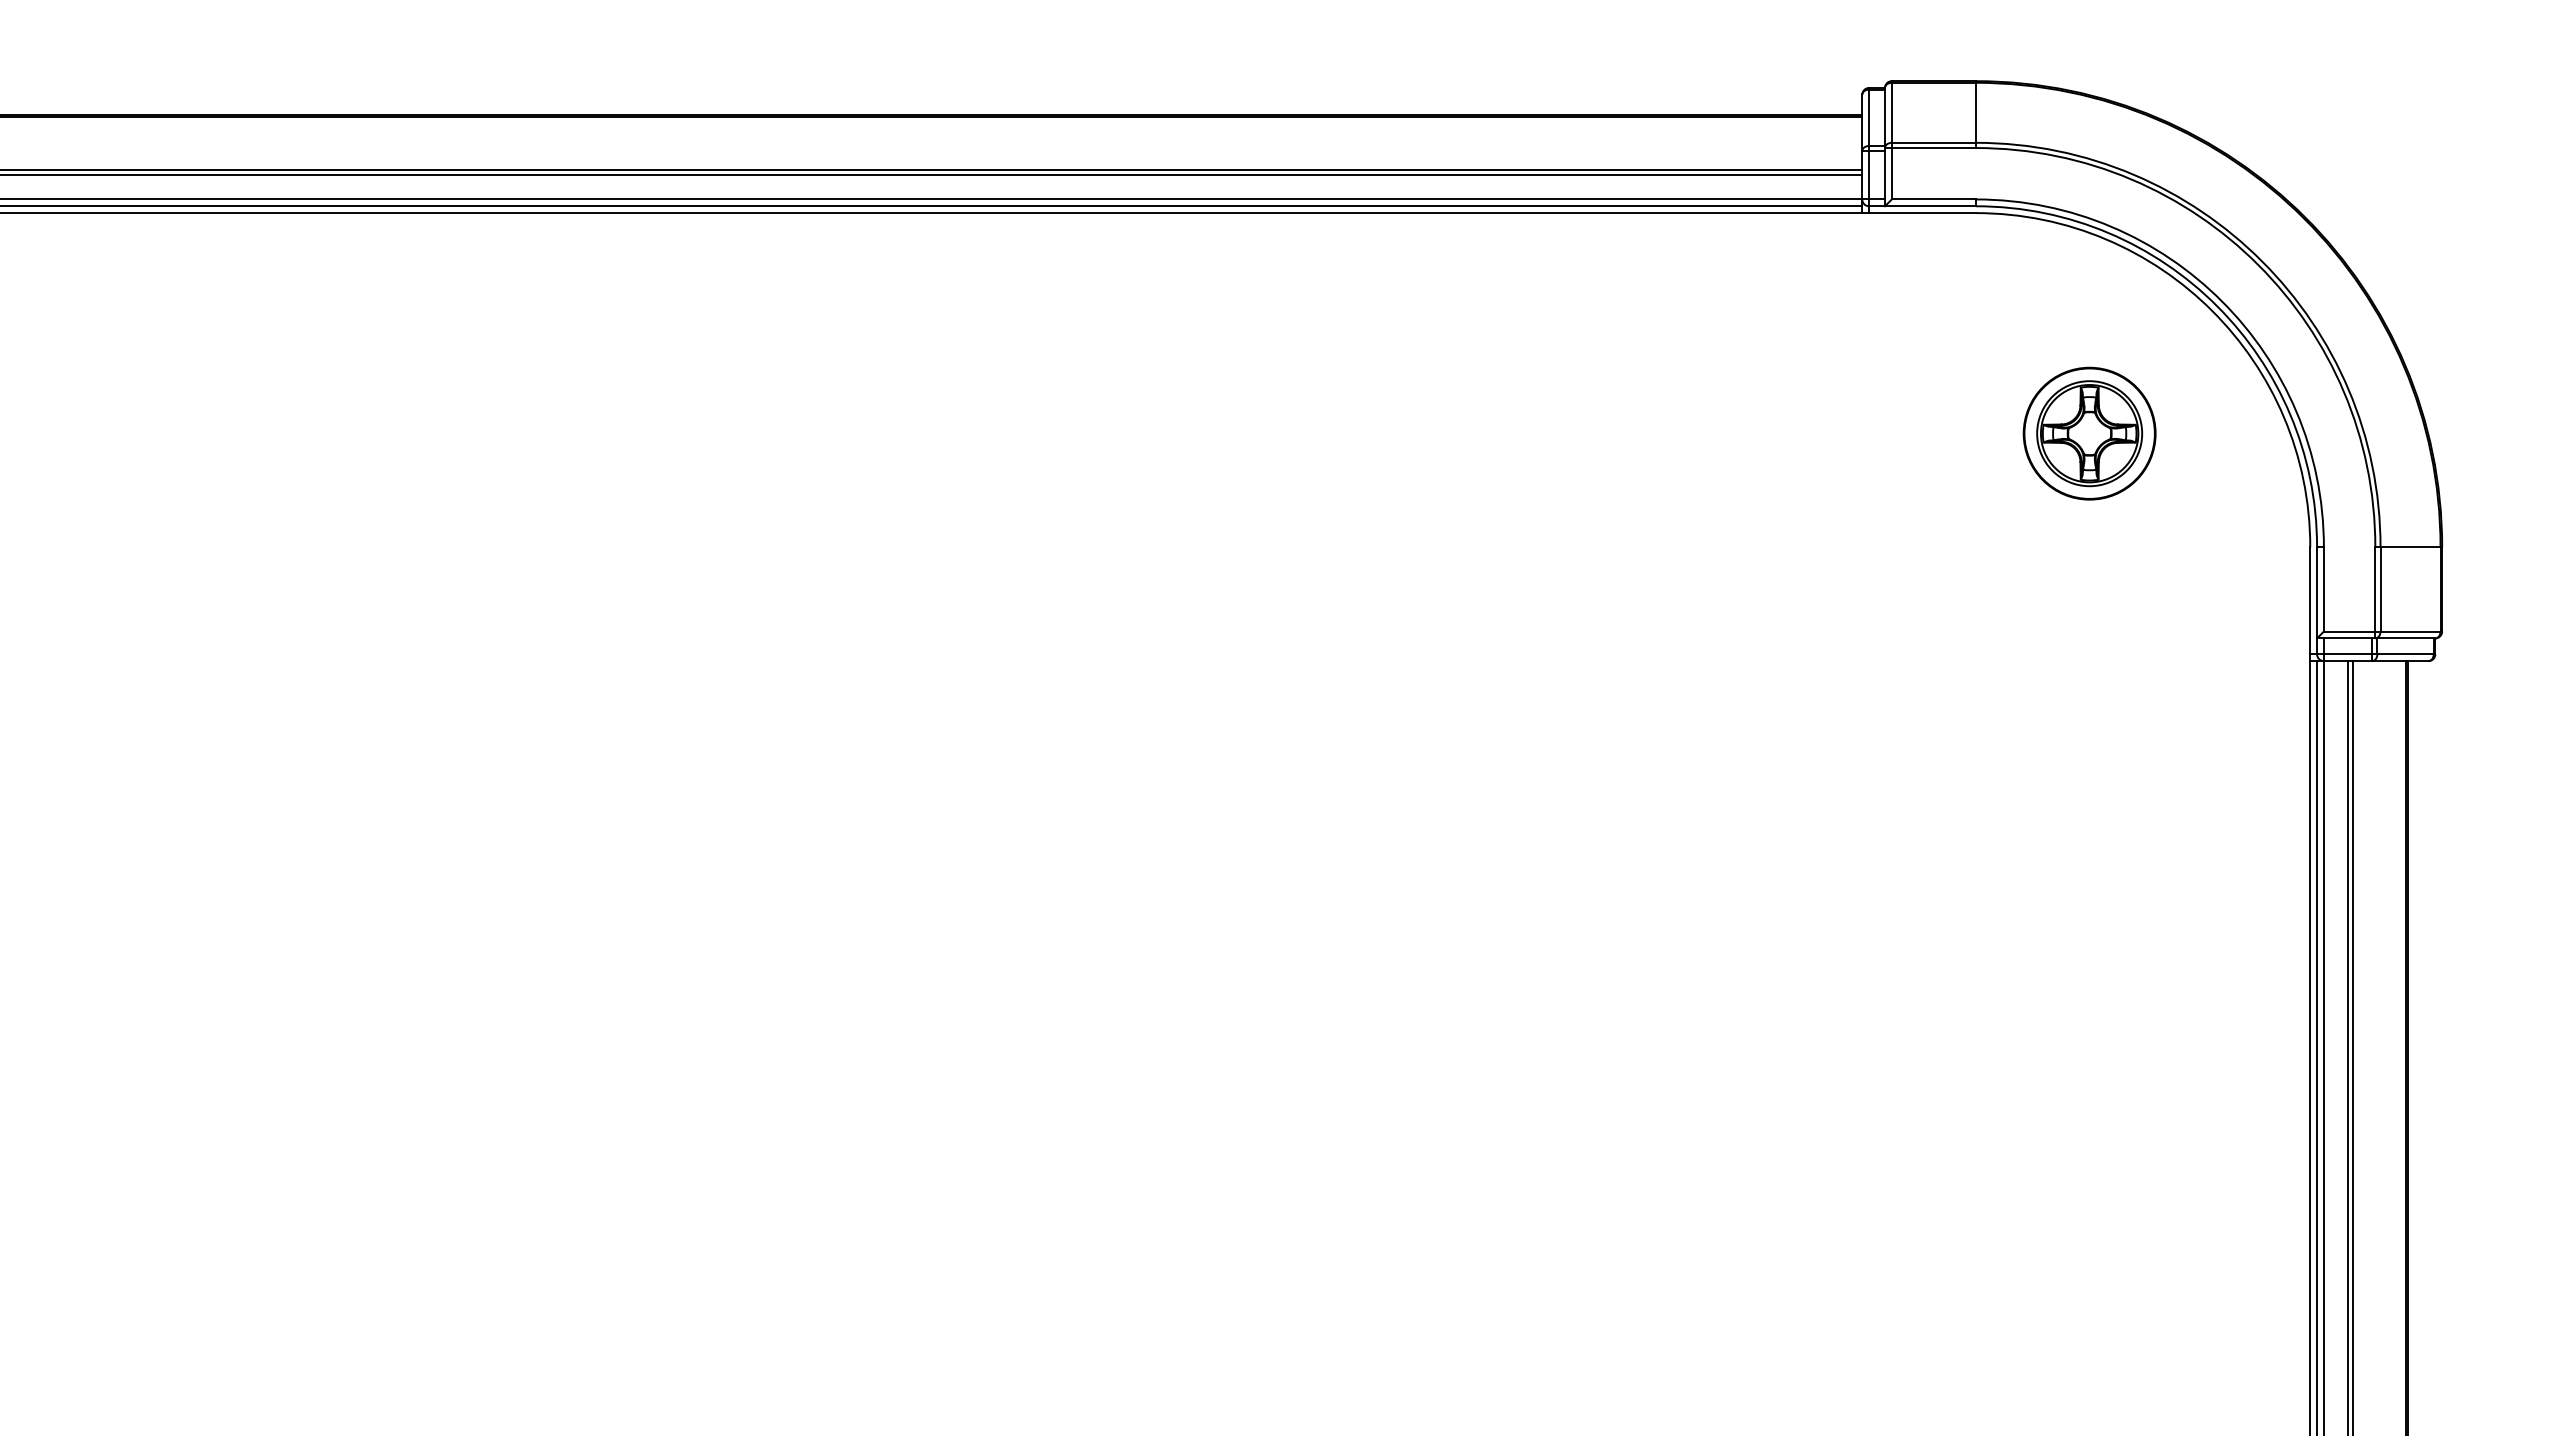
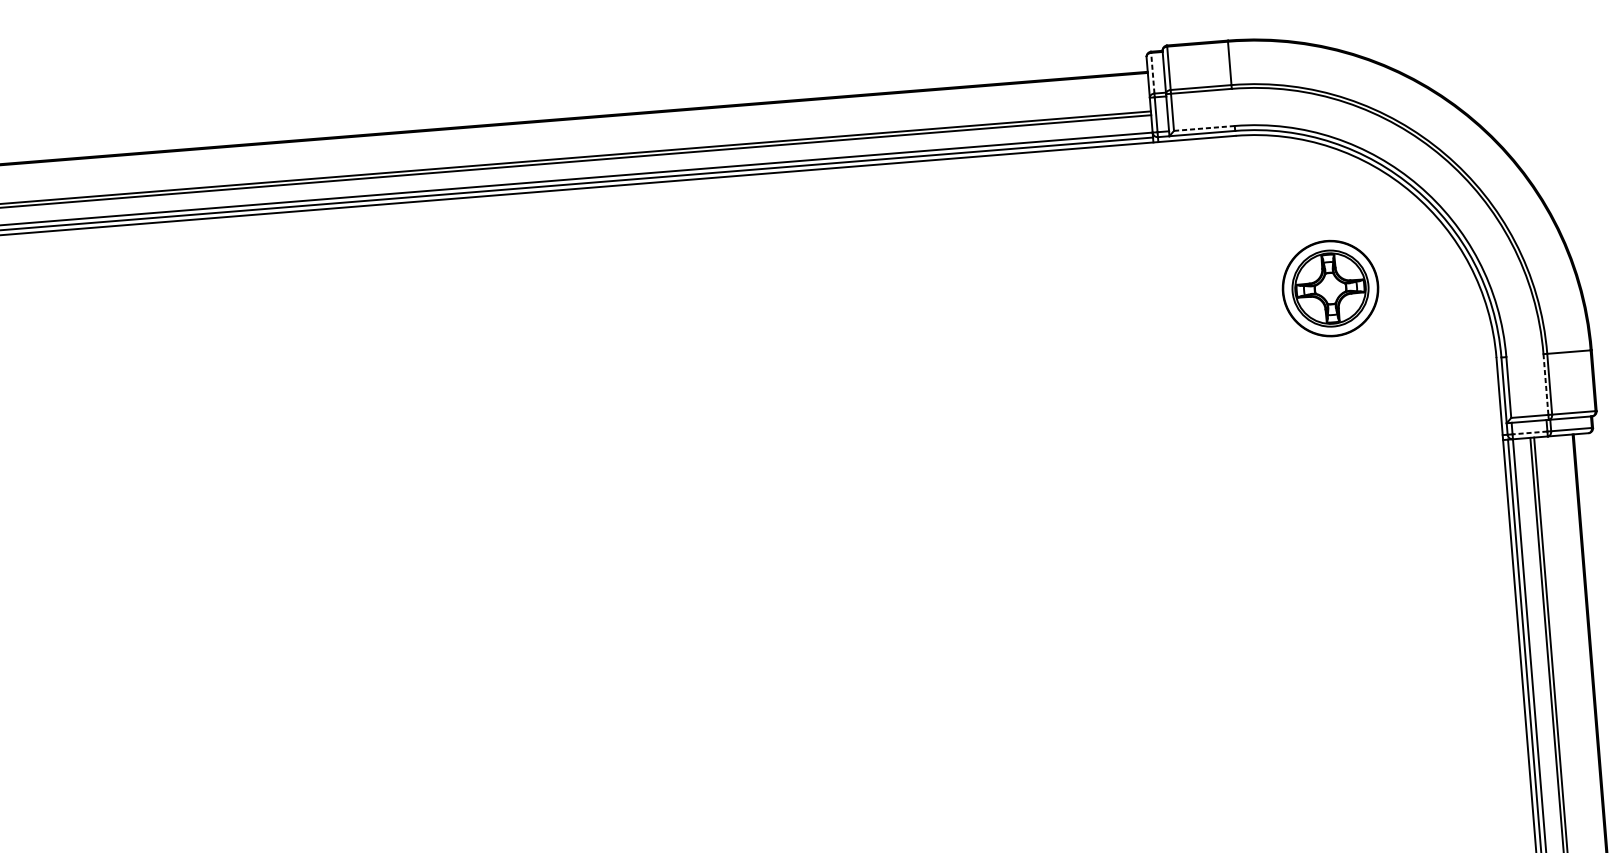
line: (1869, 117) -> (1153, 72), solid -> dashed
line: (1933, 199) -> (1204, 128), solid -> dashed
line: (2375, 589) -> (1546, 384), solid -> dashed
line: (2347, 654) -> (1529, 433), solid -> dashed

